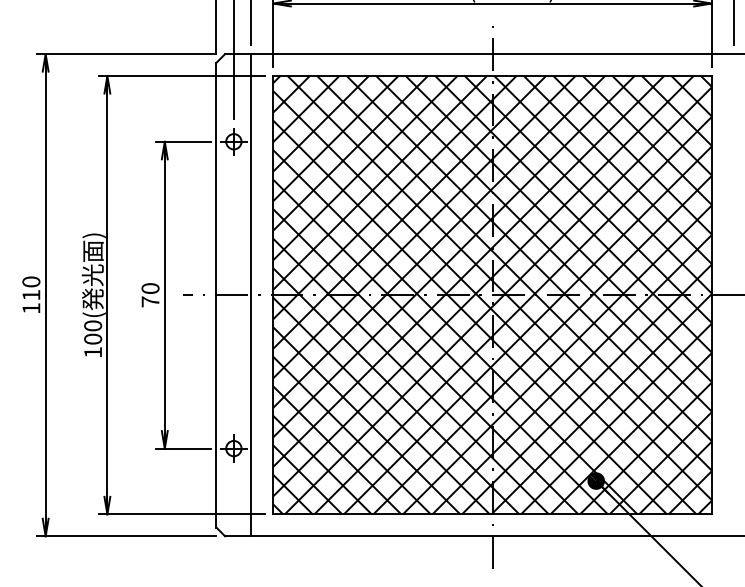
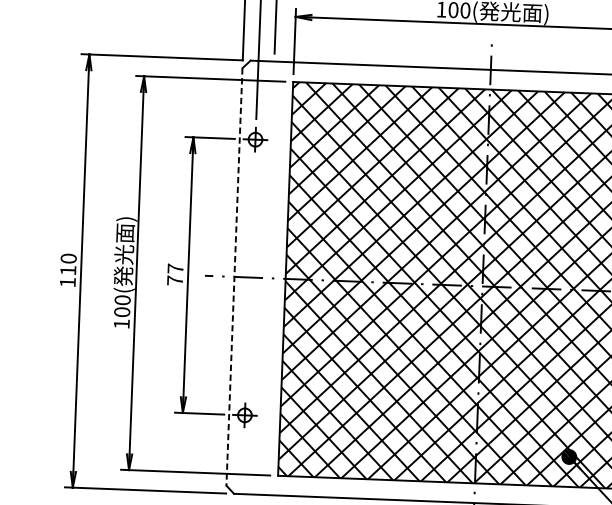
text: (150, 288) -> (175, 268), 70 -> 77
line: (216, 295) -> (234, 277), solid -> dashed
line: (251, 295) -> (266, 278), removed

